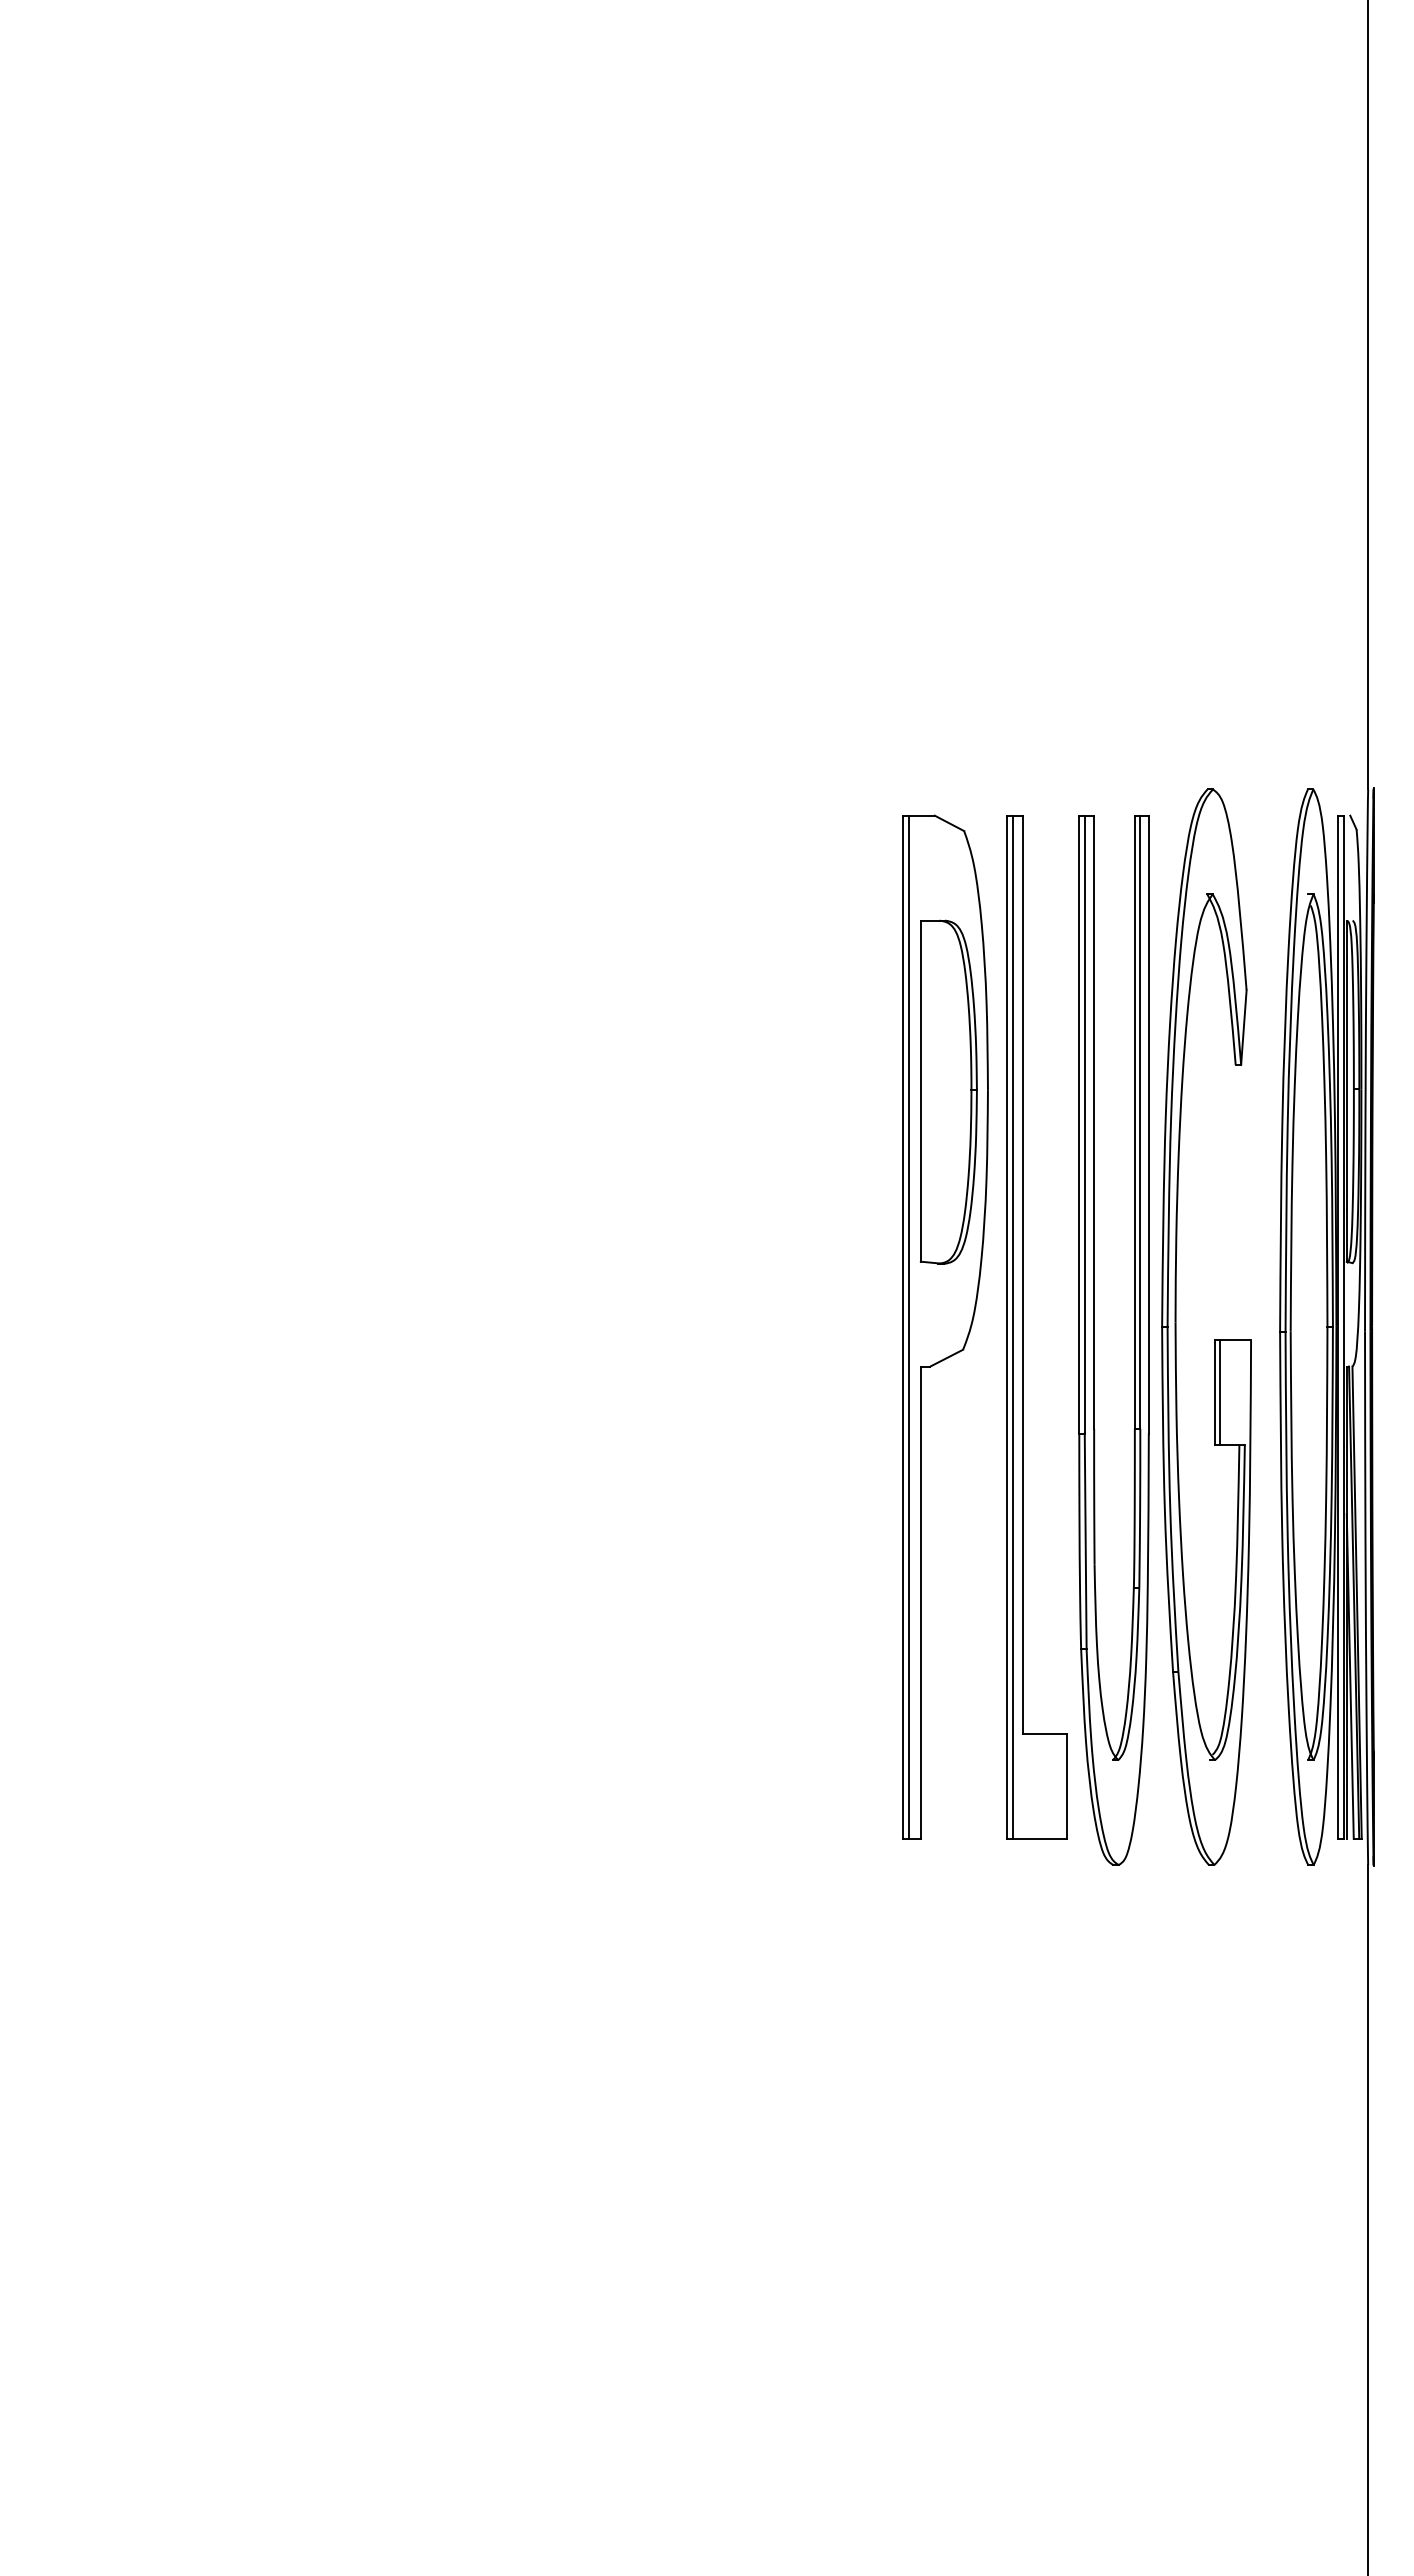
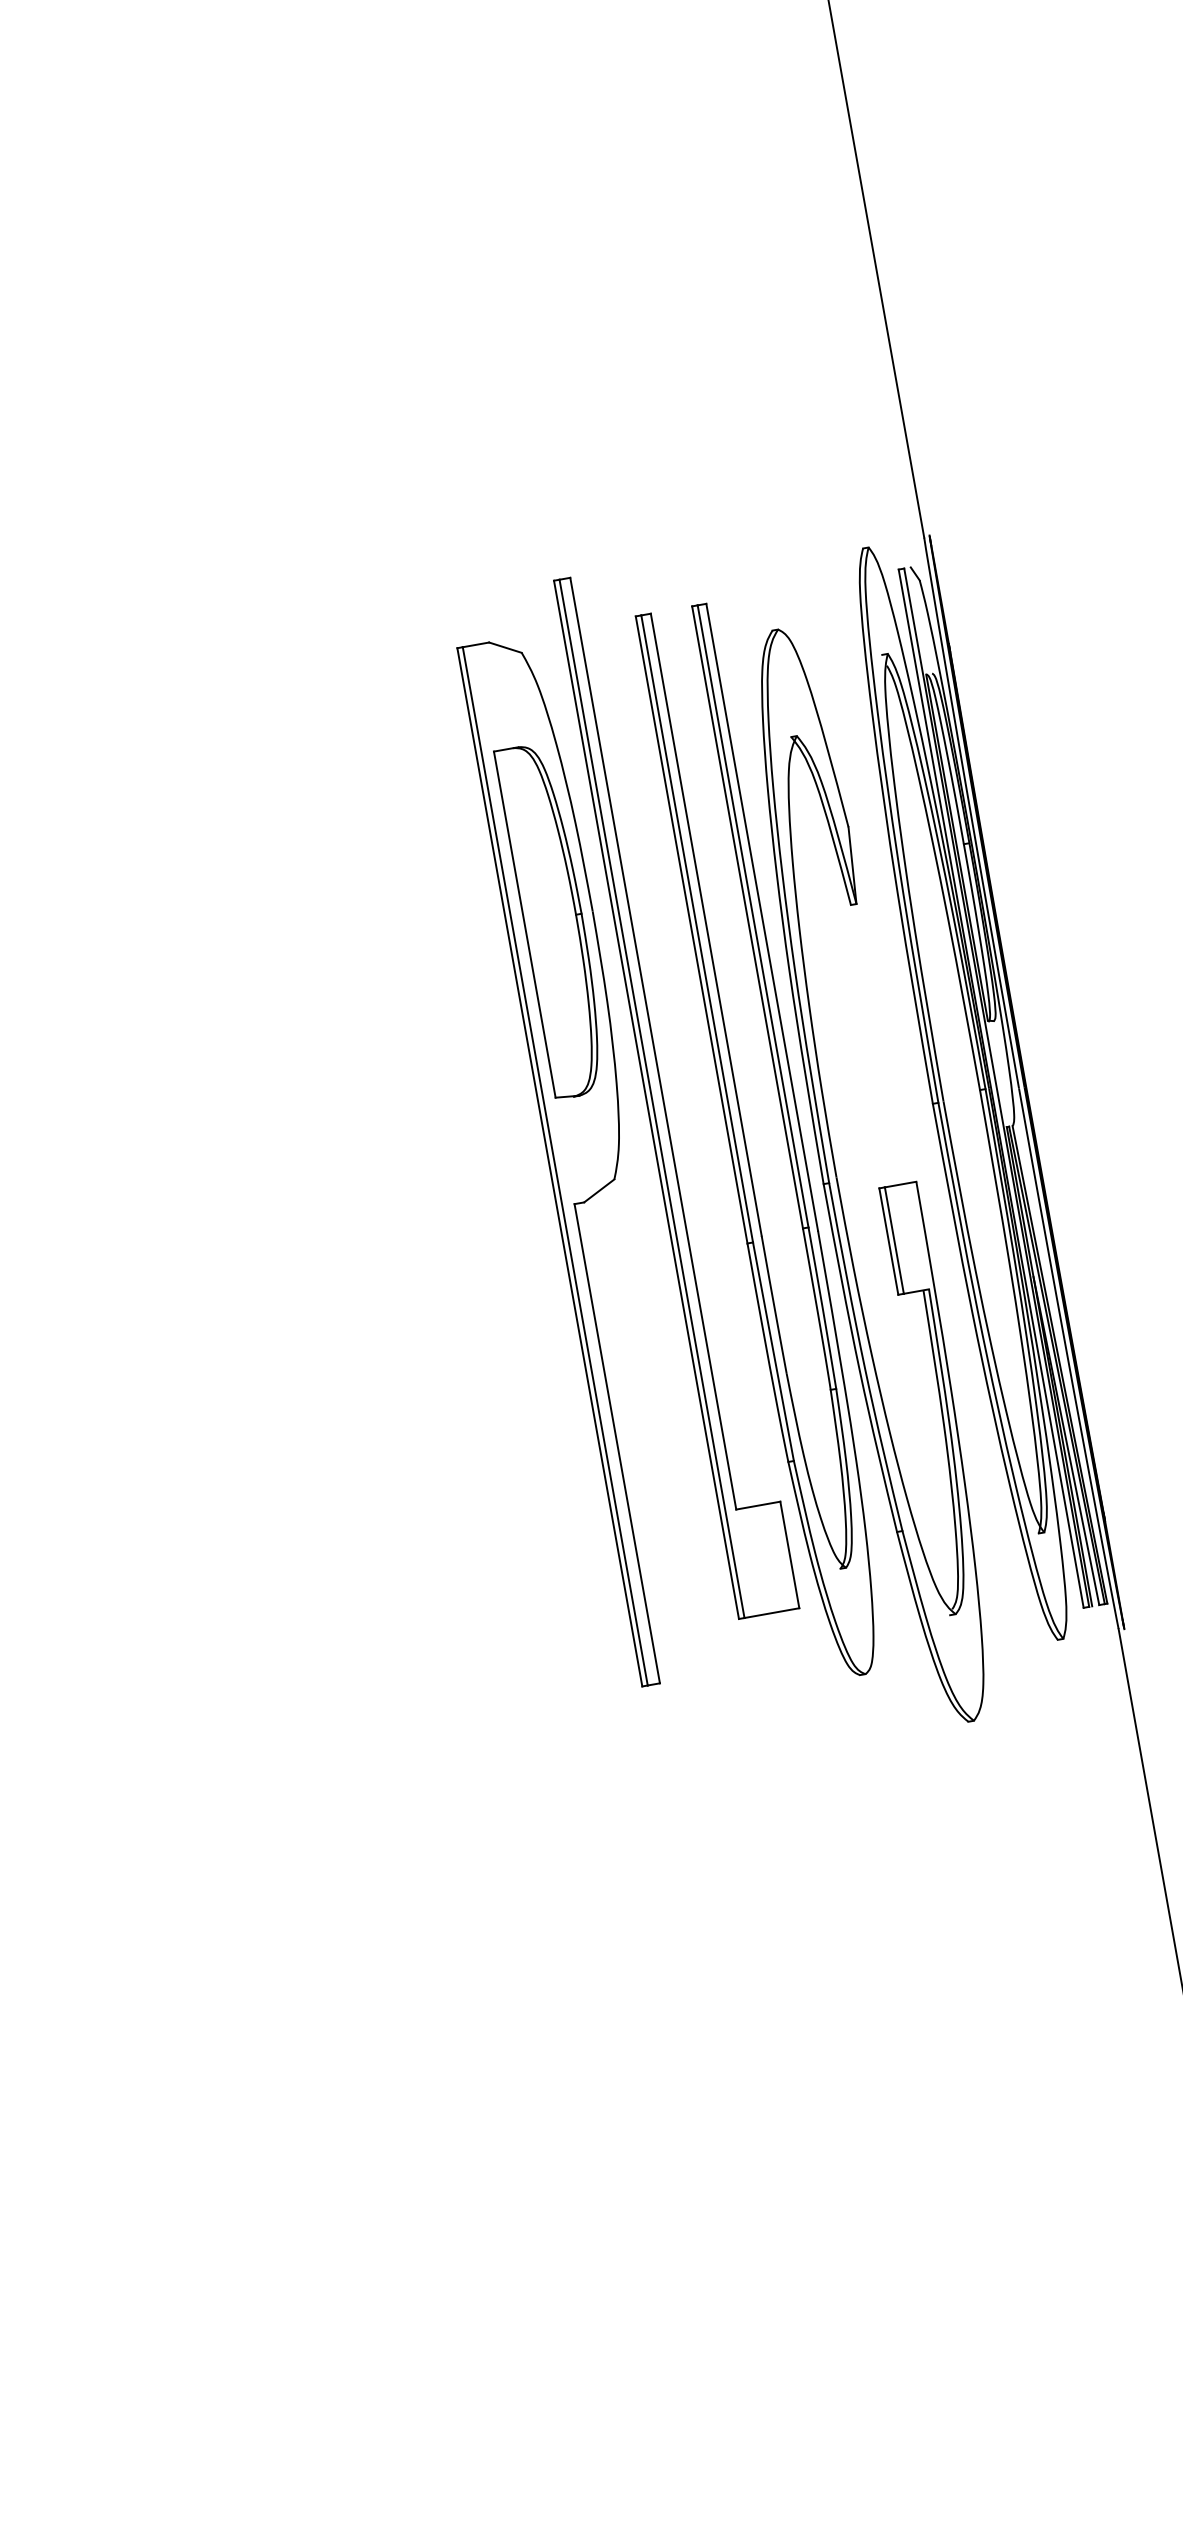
part: (1023, 1327) -> (663, 1097), moved
part: (1214, 1339) -> (879, 1187), moved

